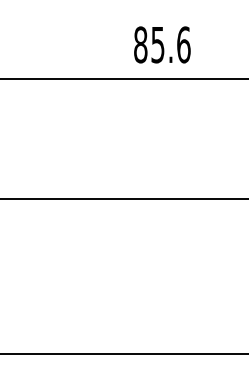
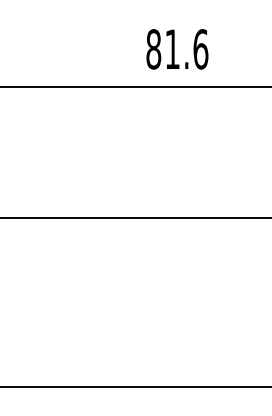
text: (157, 45) -> (172, 49), 85.6 -> 81.6

